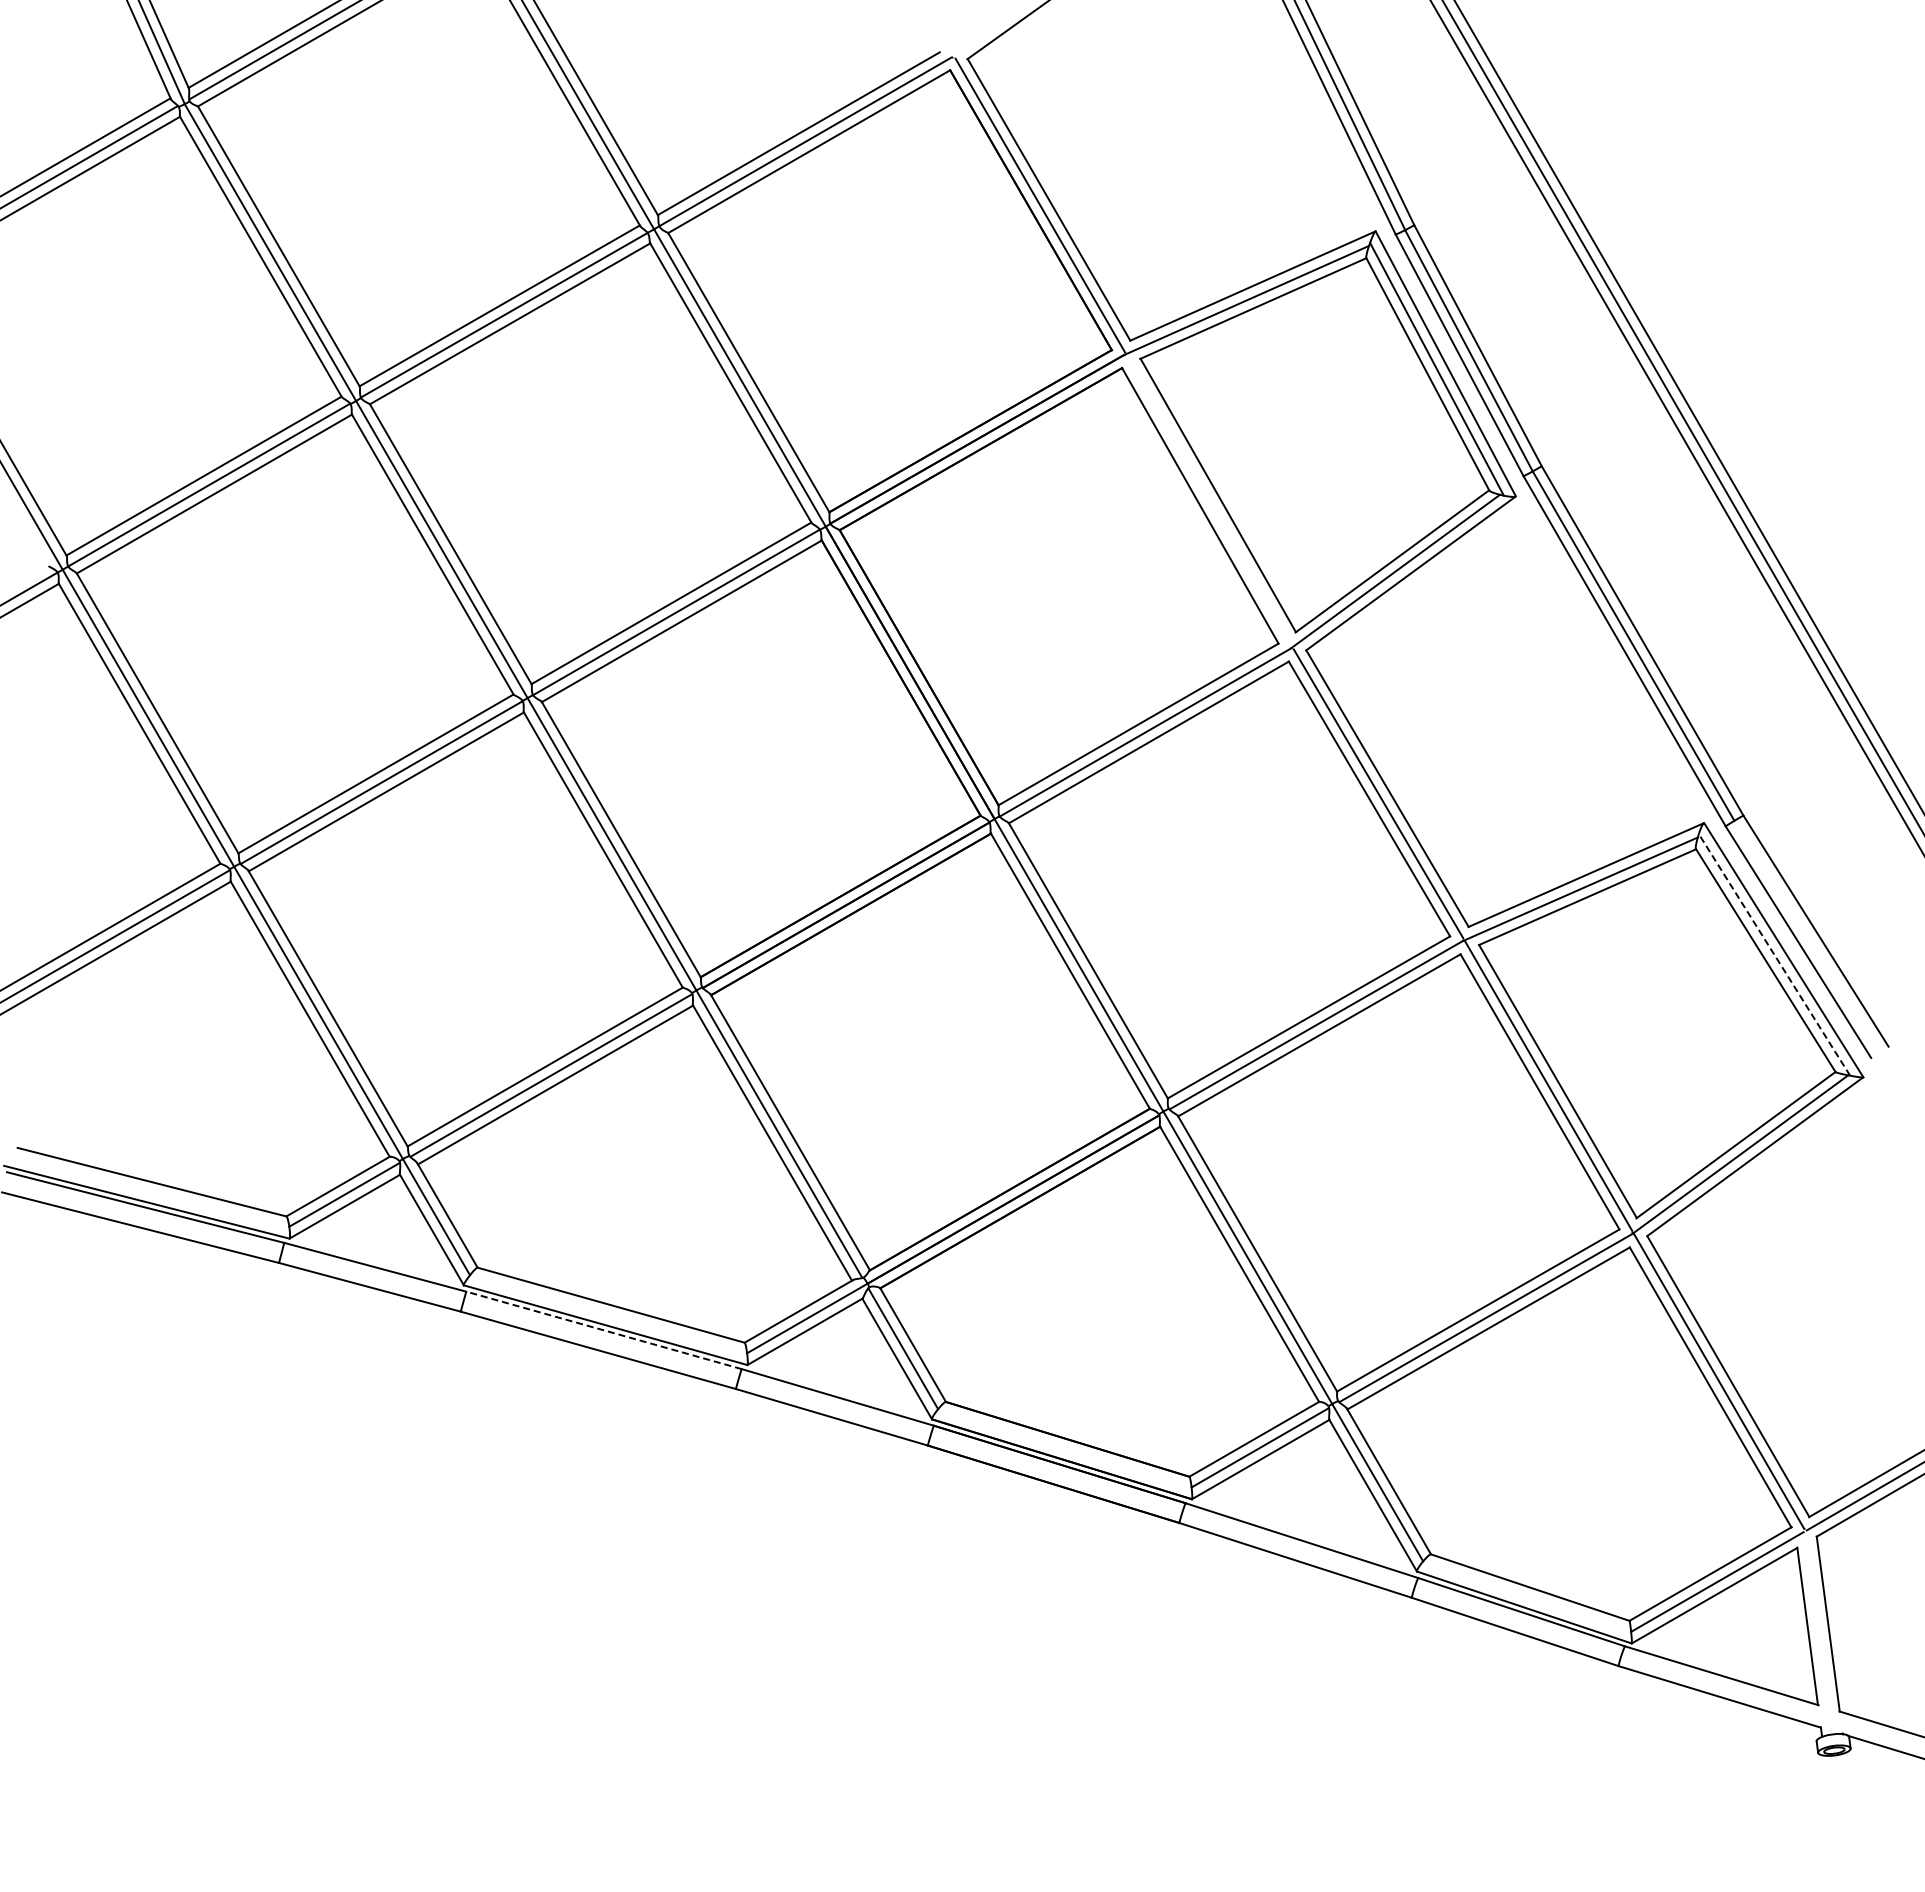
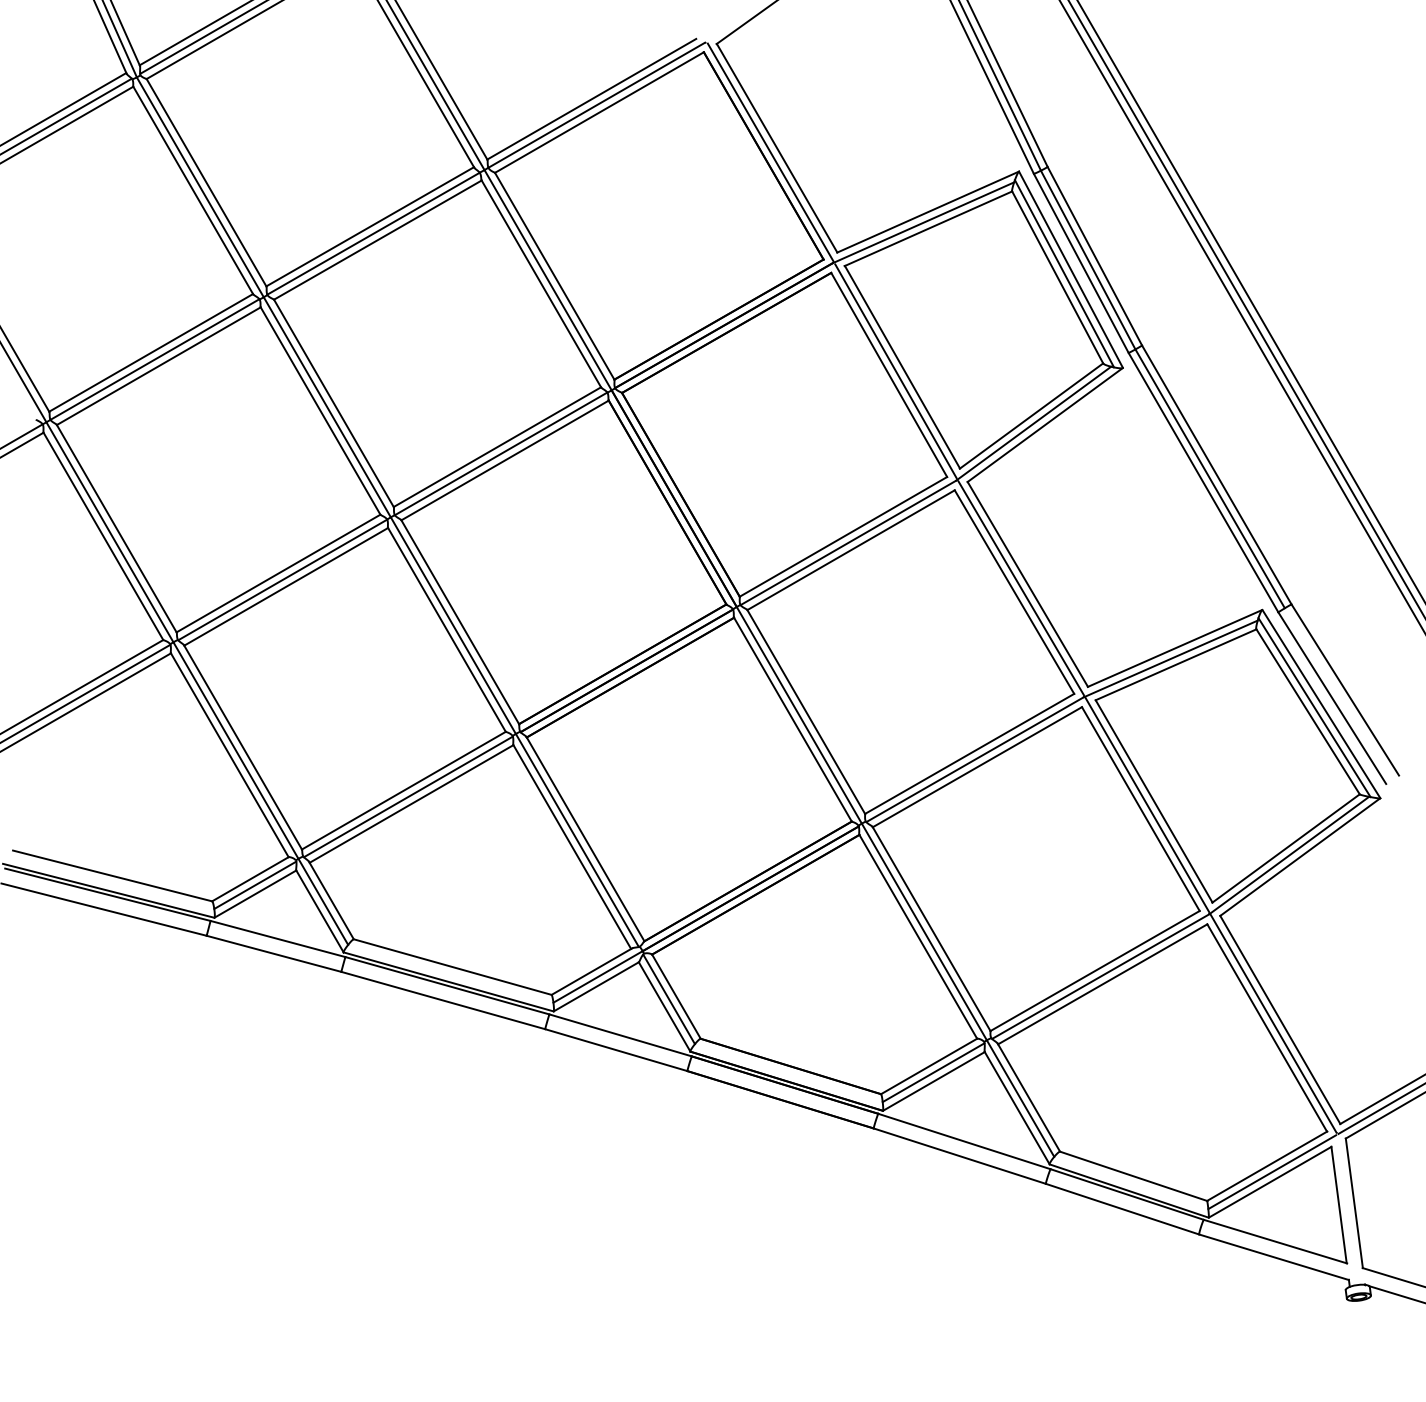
line: (1209, 500) -> (895, 370), added
line: (1774, 954) -> (1314, 707), dashed -> solid
line: (603, 1330) -> (447, 985), dashed -> solid

